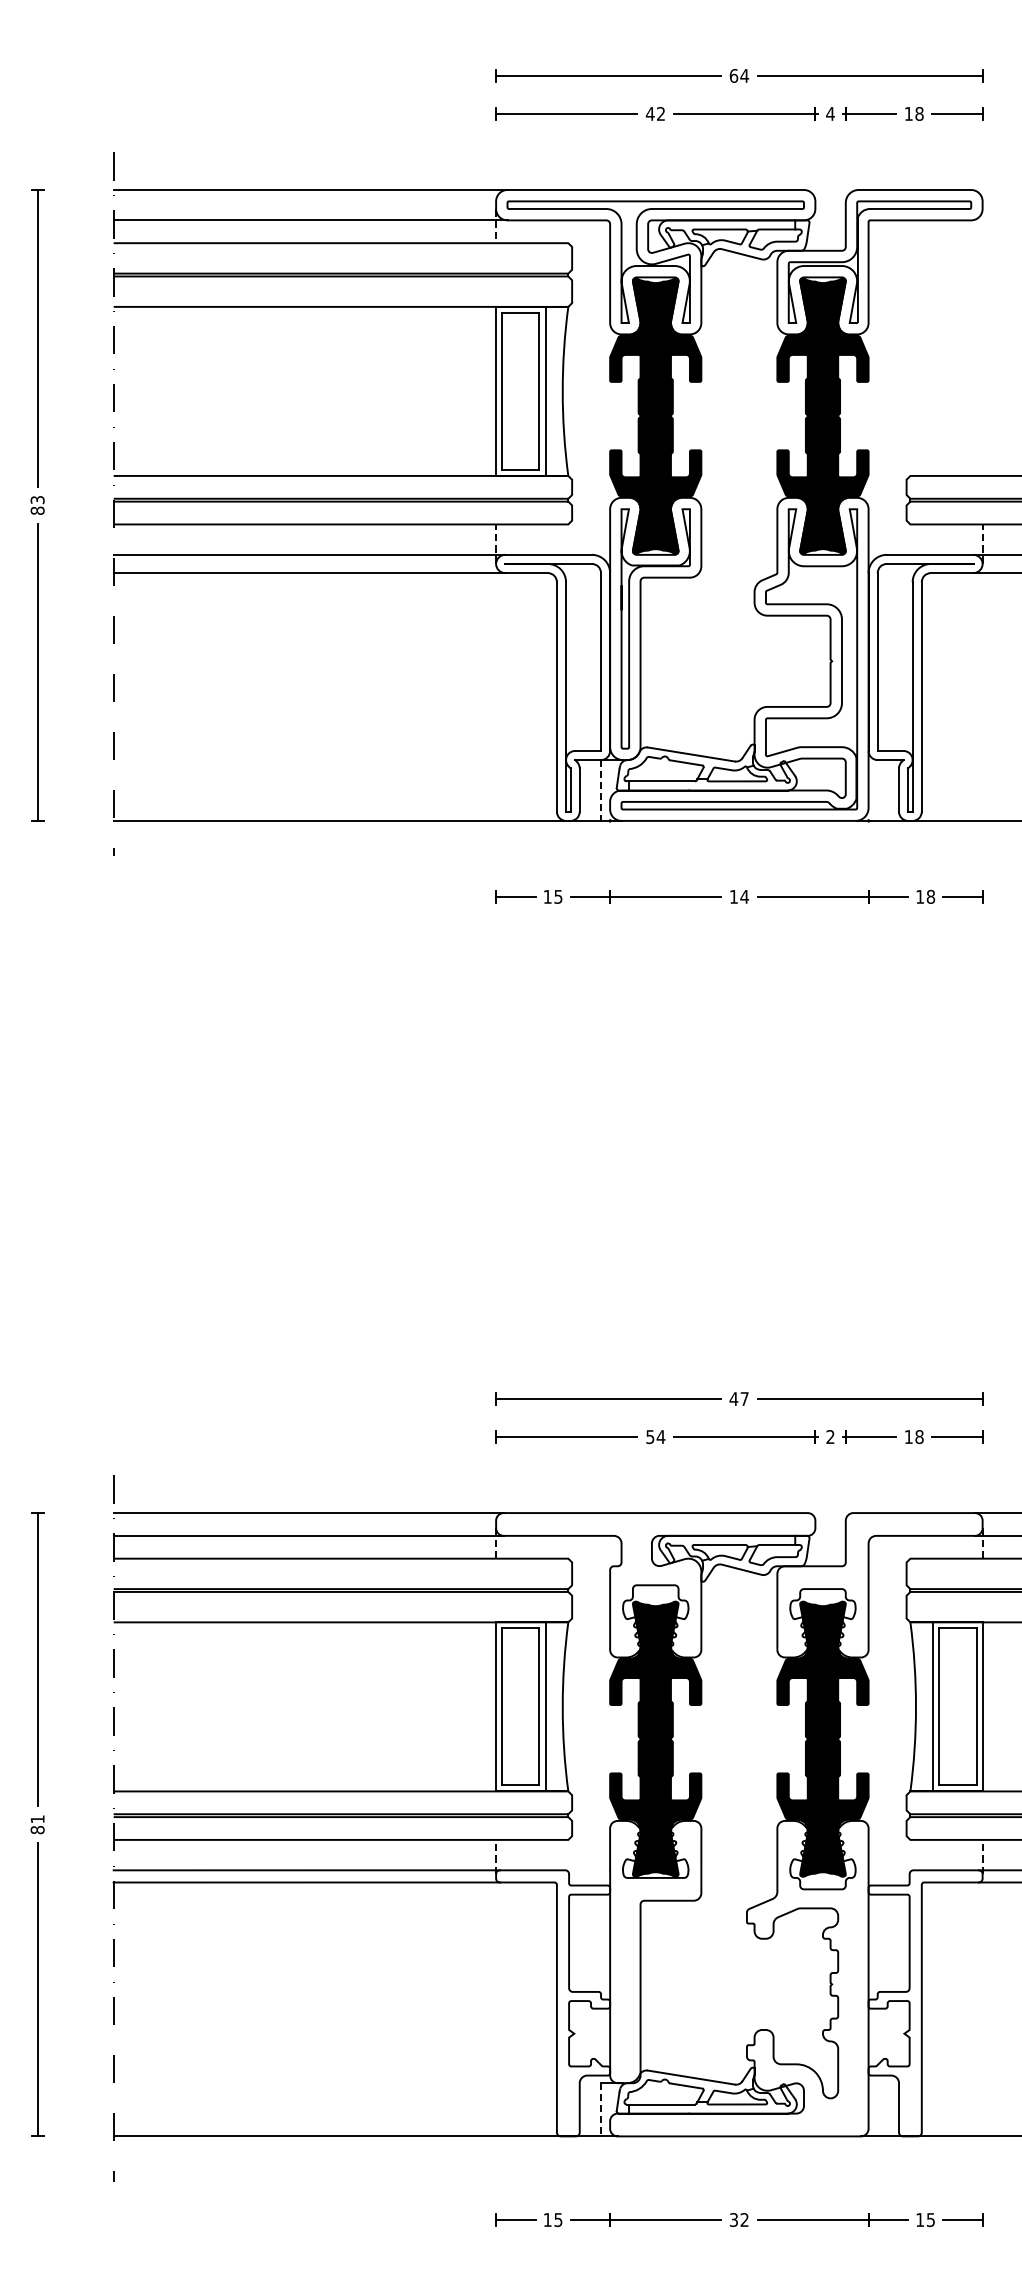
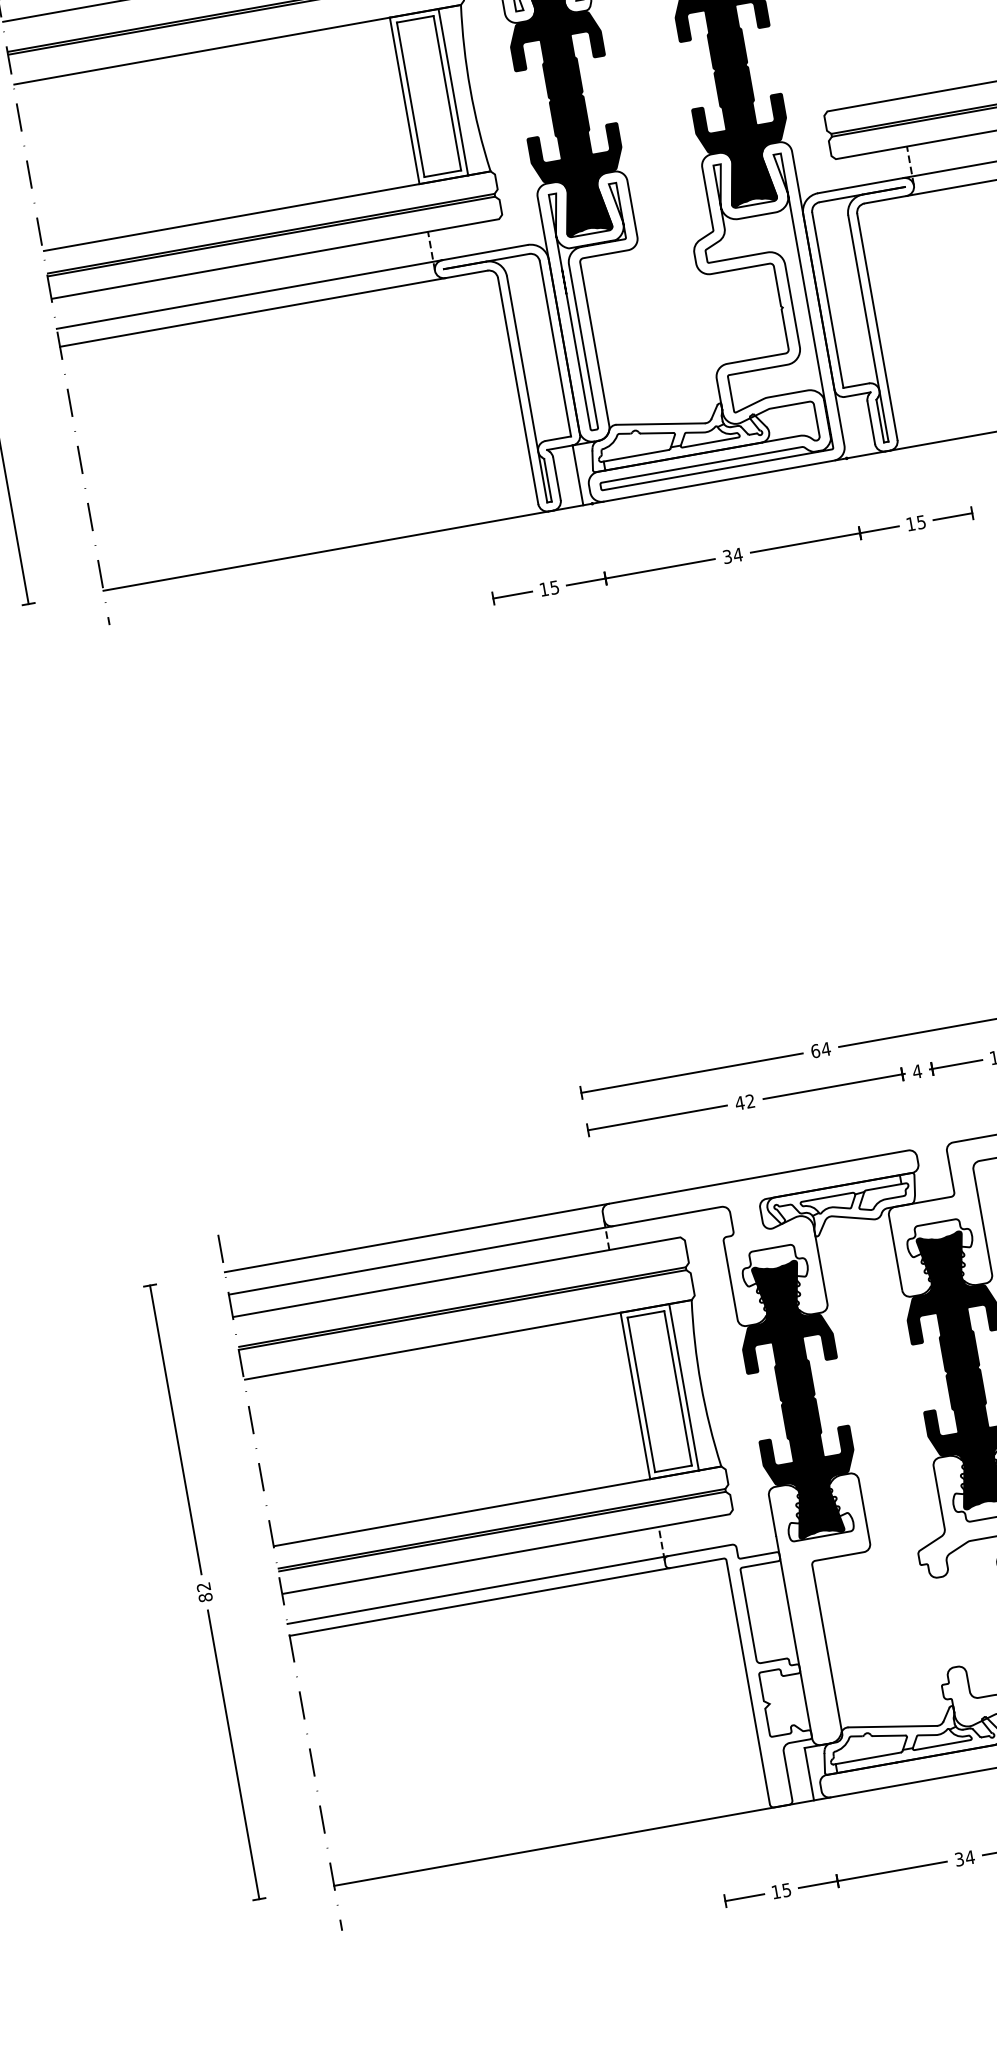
line: (601, 791) -> (578, 476), dashed -> solid
text: (733, 896) -> (726, 556), 14 -> 34
text: (930, 896) -> (920, 521), 18 -> 15
text: (739, 1399) -> (821, 1050), 47 -> 64
text: (830, 1436) -> (917, 1071), 2 -> 4
text: (655, 1437) -> (745, 1102), 54 -> 42
text: (37, 1819) -> (203, 1587), 81 -> 82
line: (601, 2109) -> (809, 1773), dashed -> solid
text: (744, 2219) -> (969, 1857), 32 -> 34

